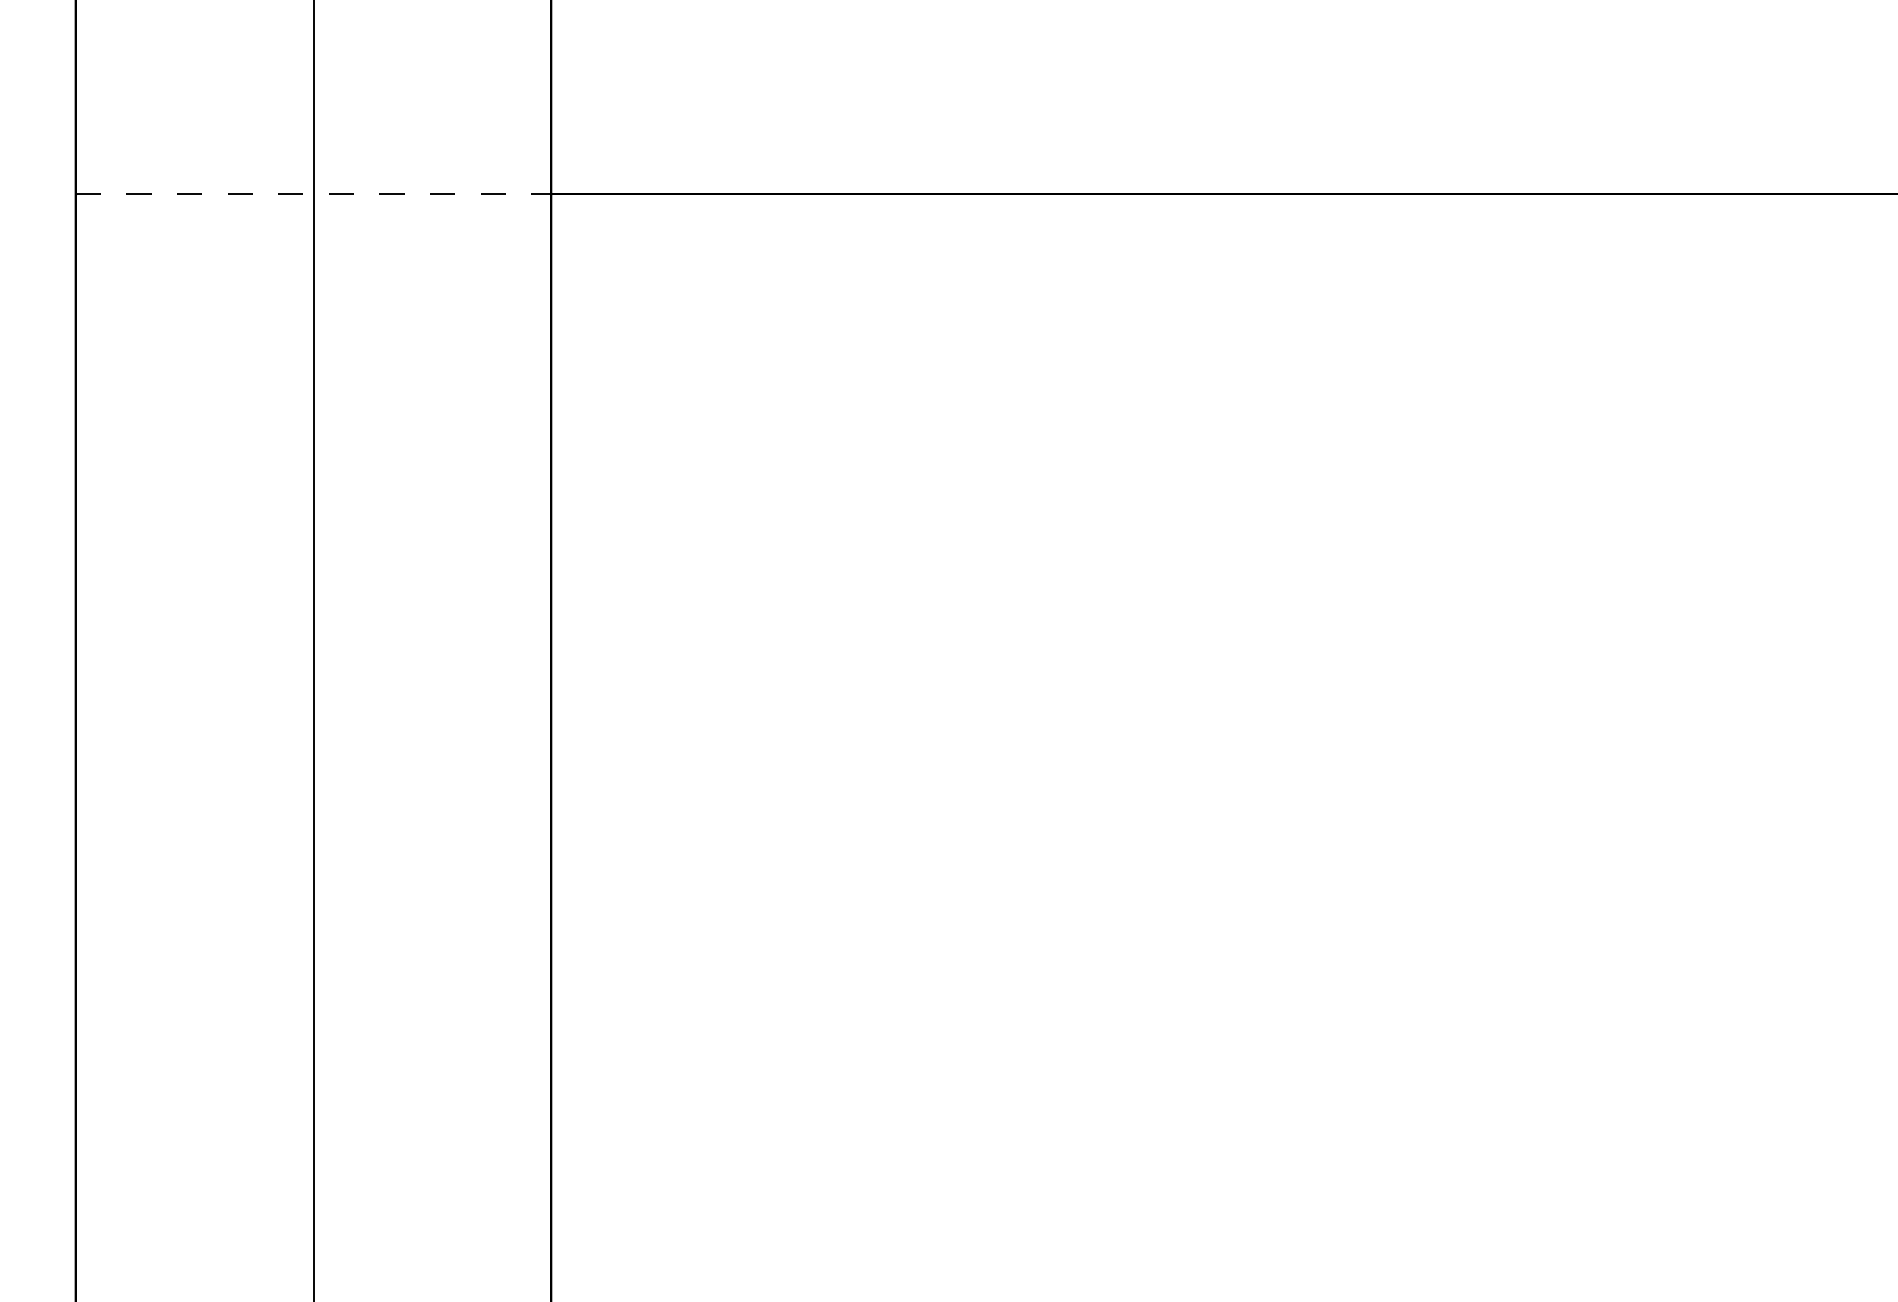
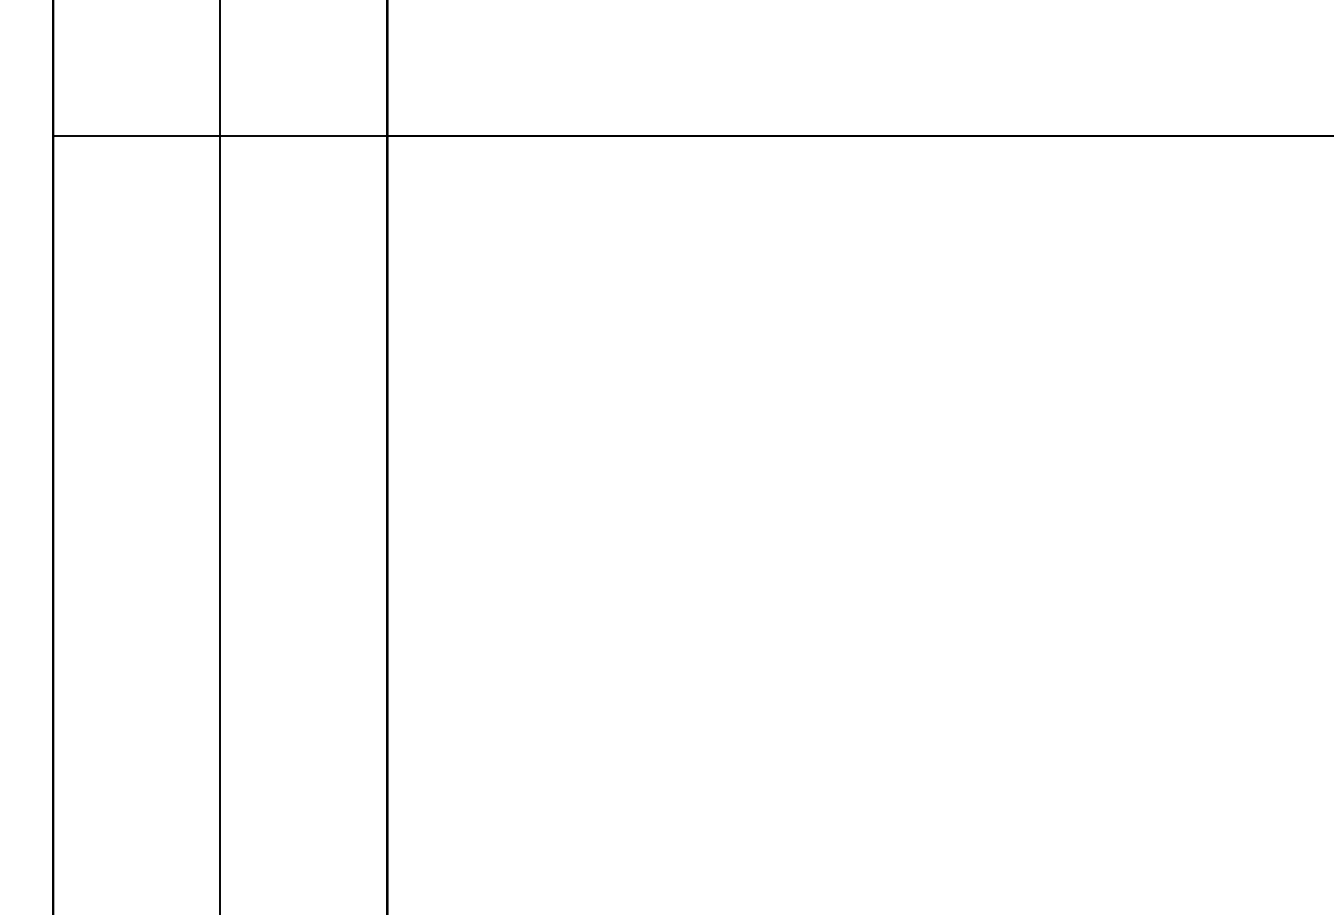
line: (313, 194) -> (220, 136), dashed -> solid

